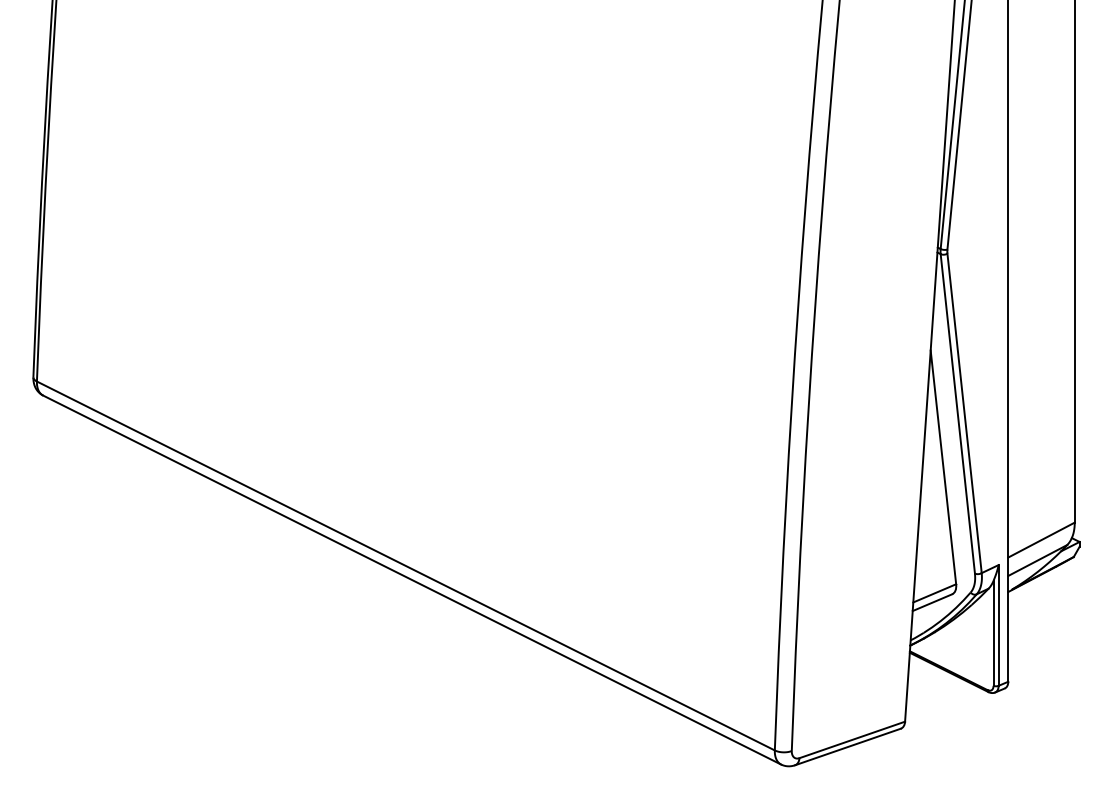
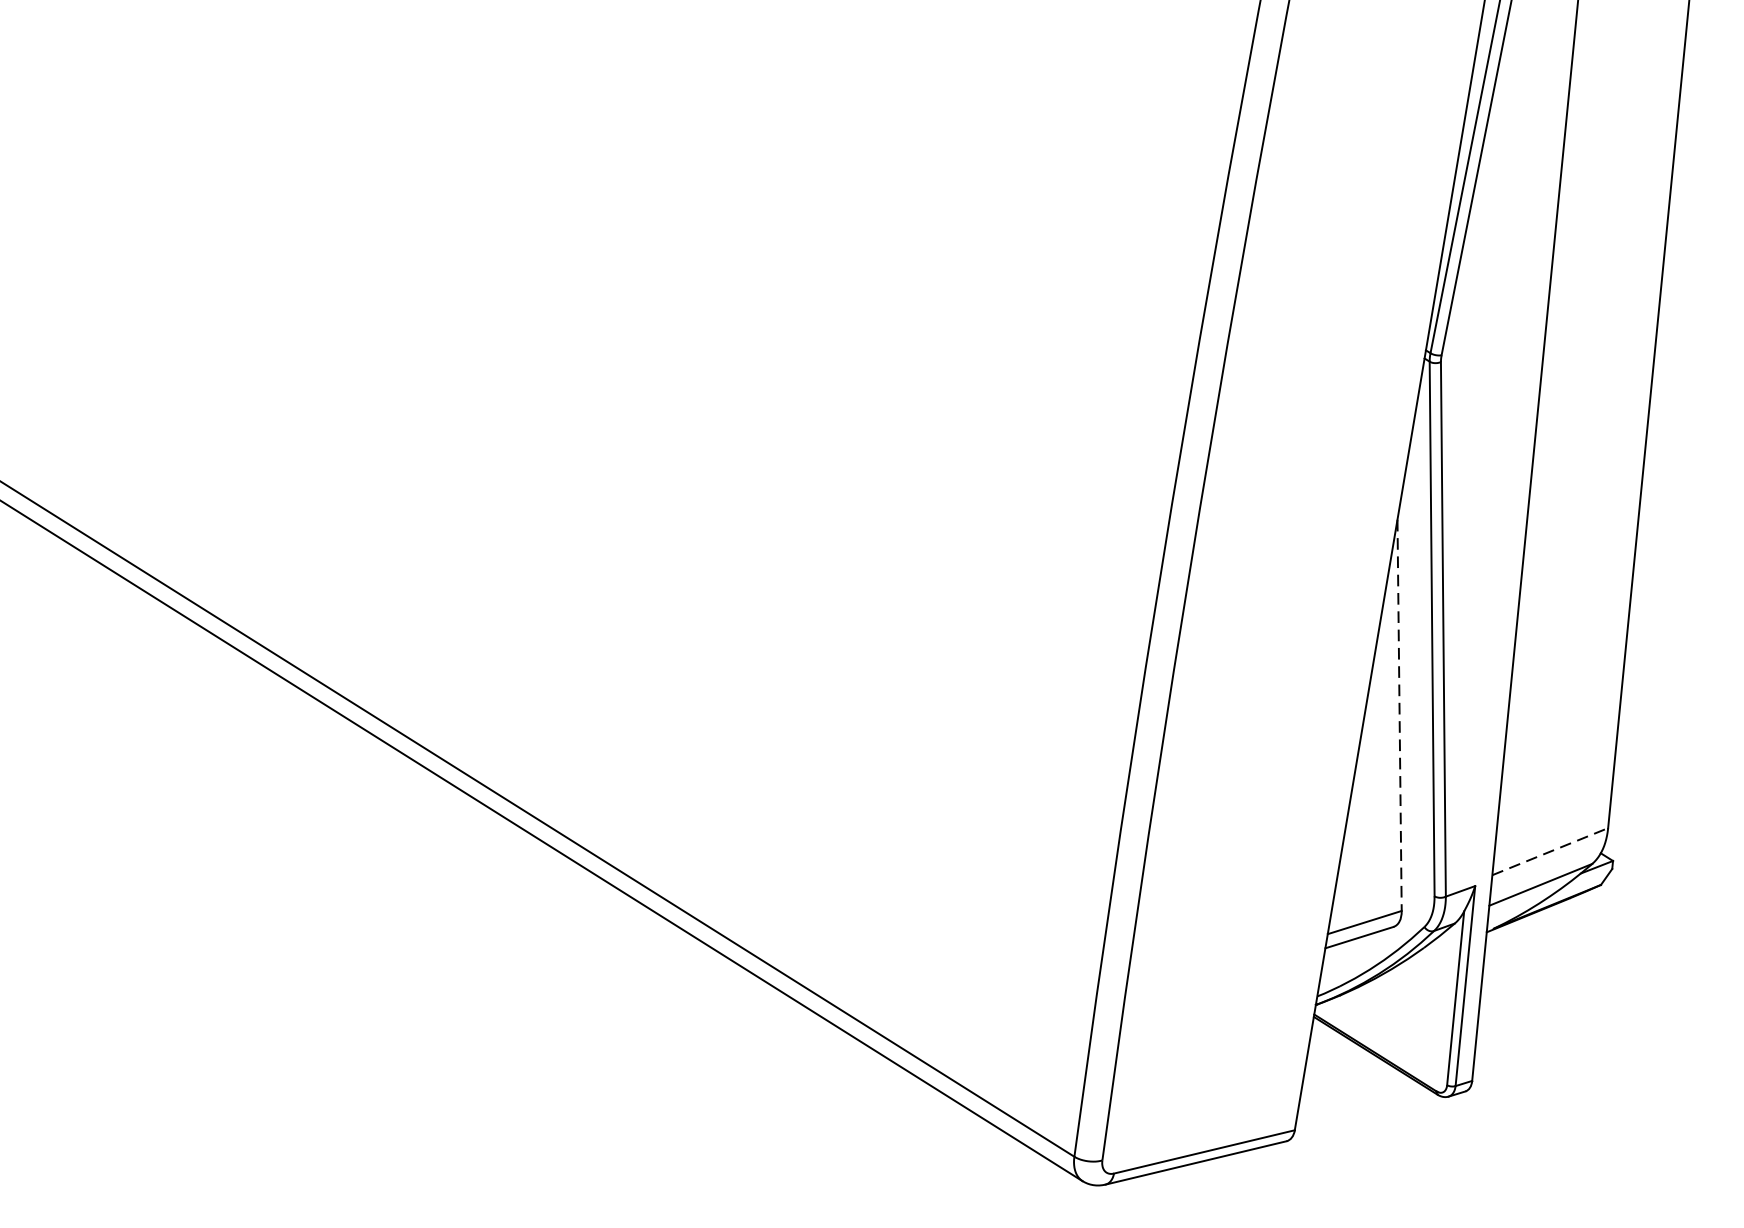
line: (943, 467) -> (1399, 715), solid -> dashed
line: (1041, 540) -> (1550, 852), solid -> dashed

